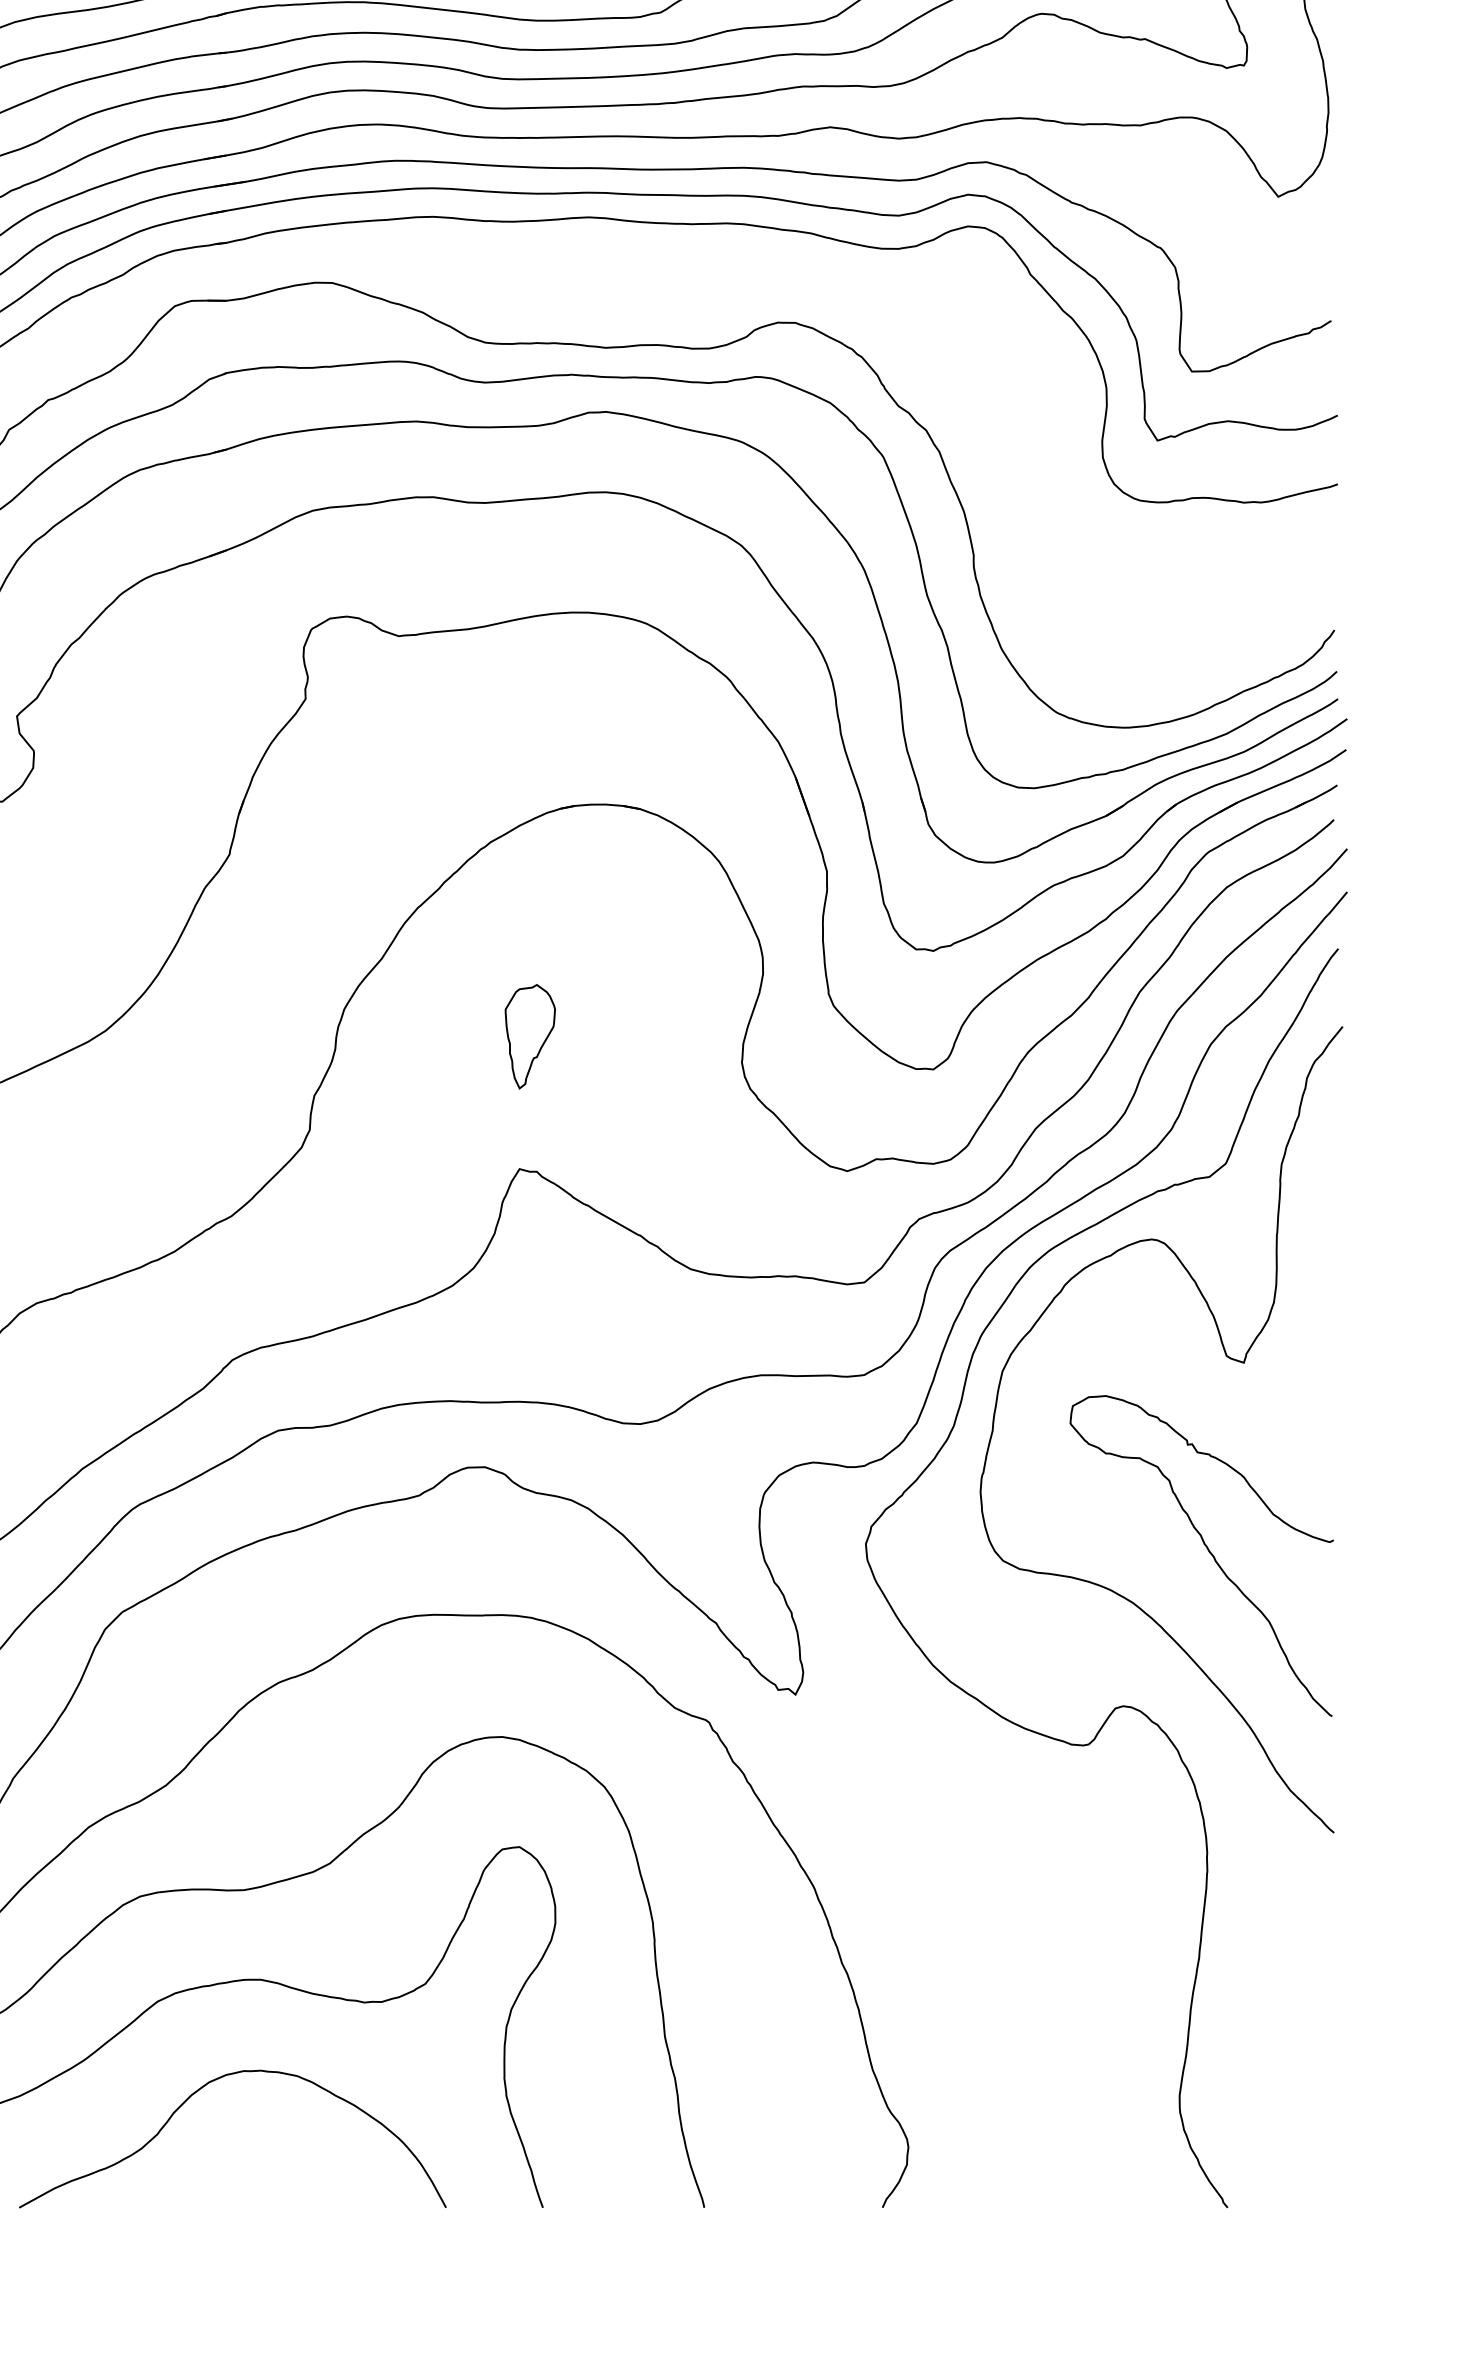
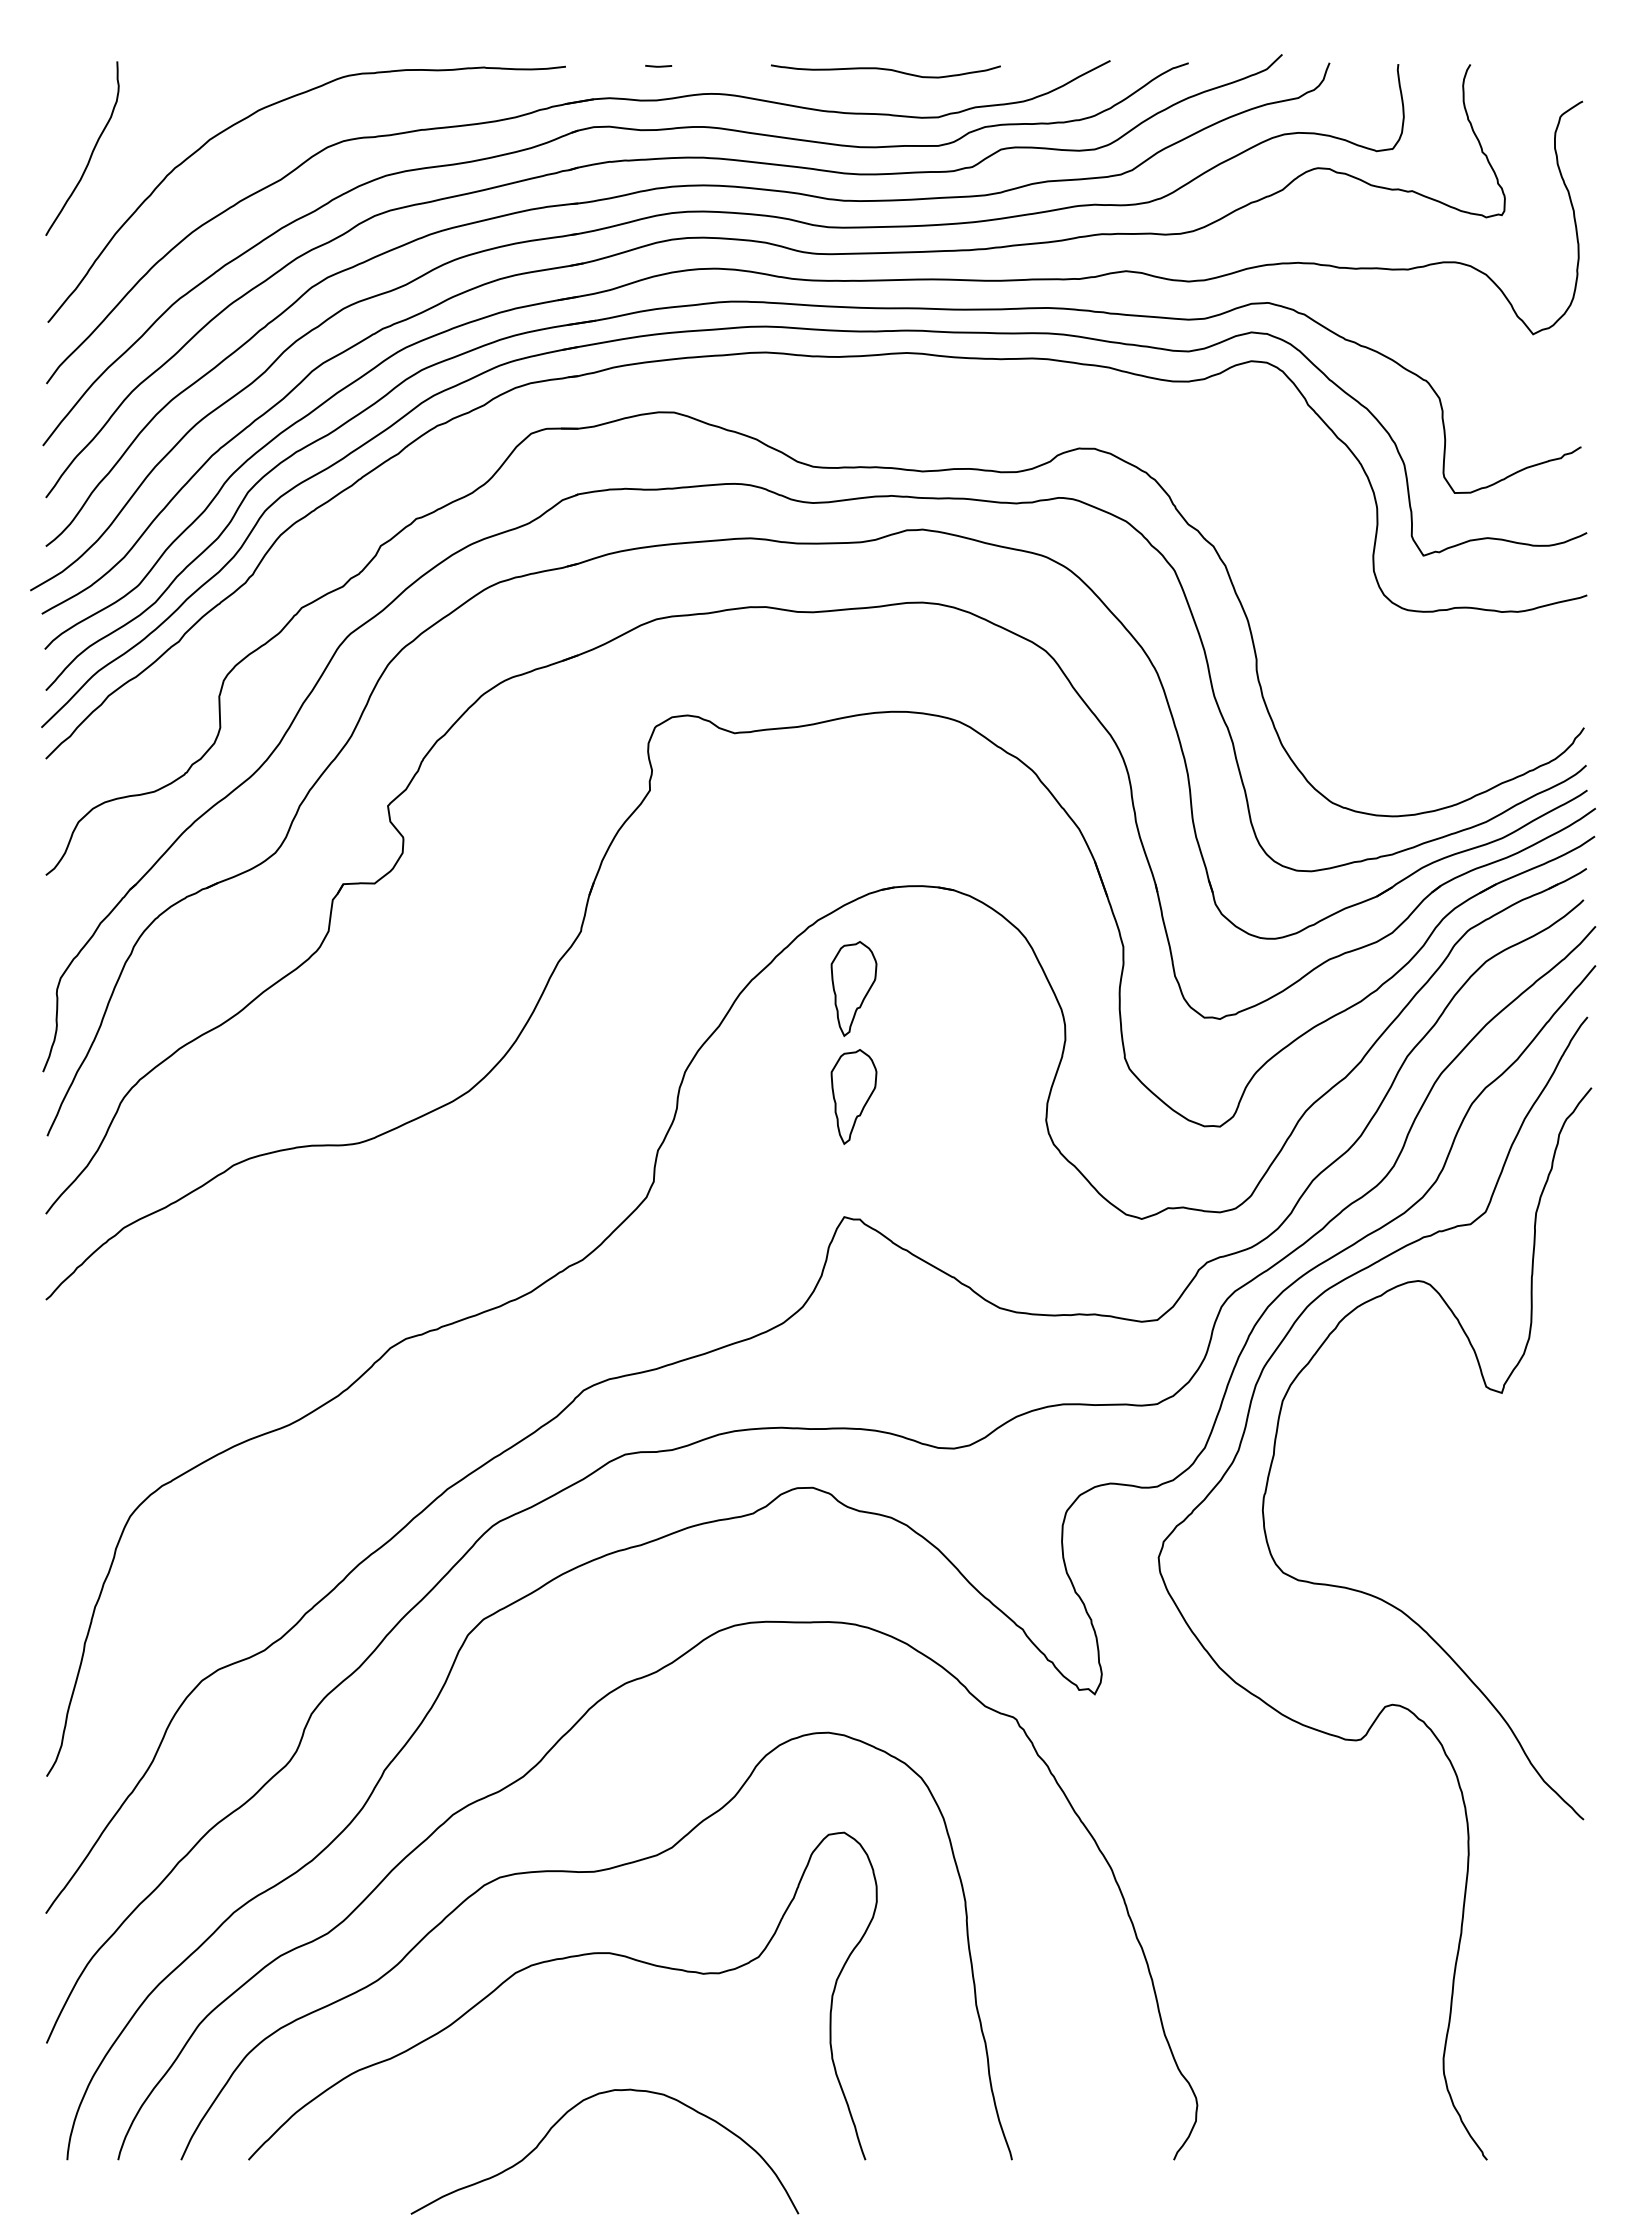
part: (529, 917) -> (853, 988), added
curve: (1208, 1551) -> (1469, 1564), removed
curve: (196, 2093) -> (571, 2110), moved

